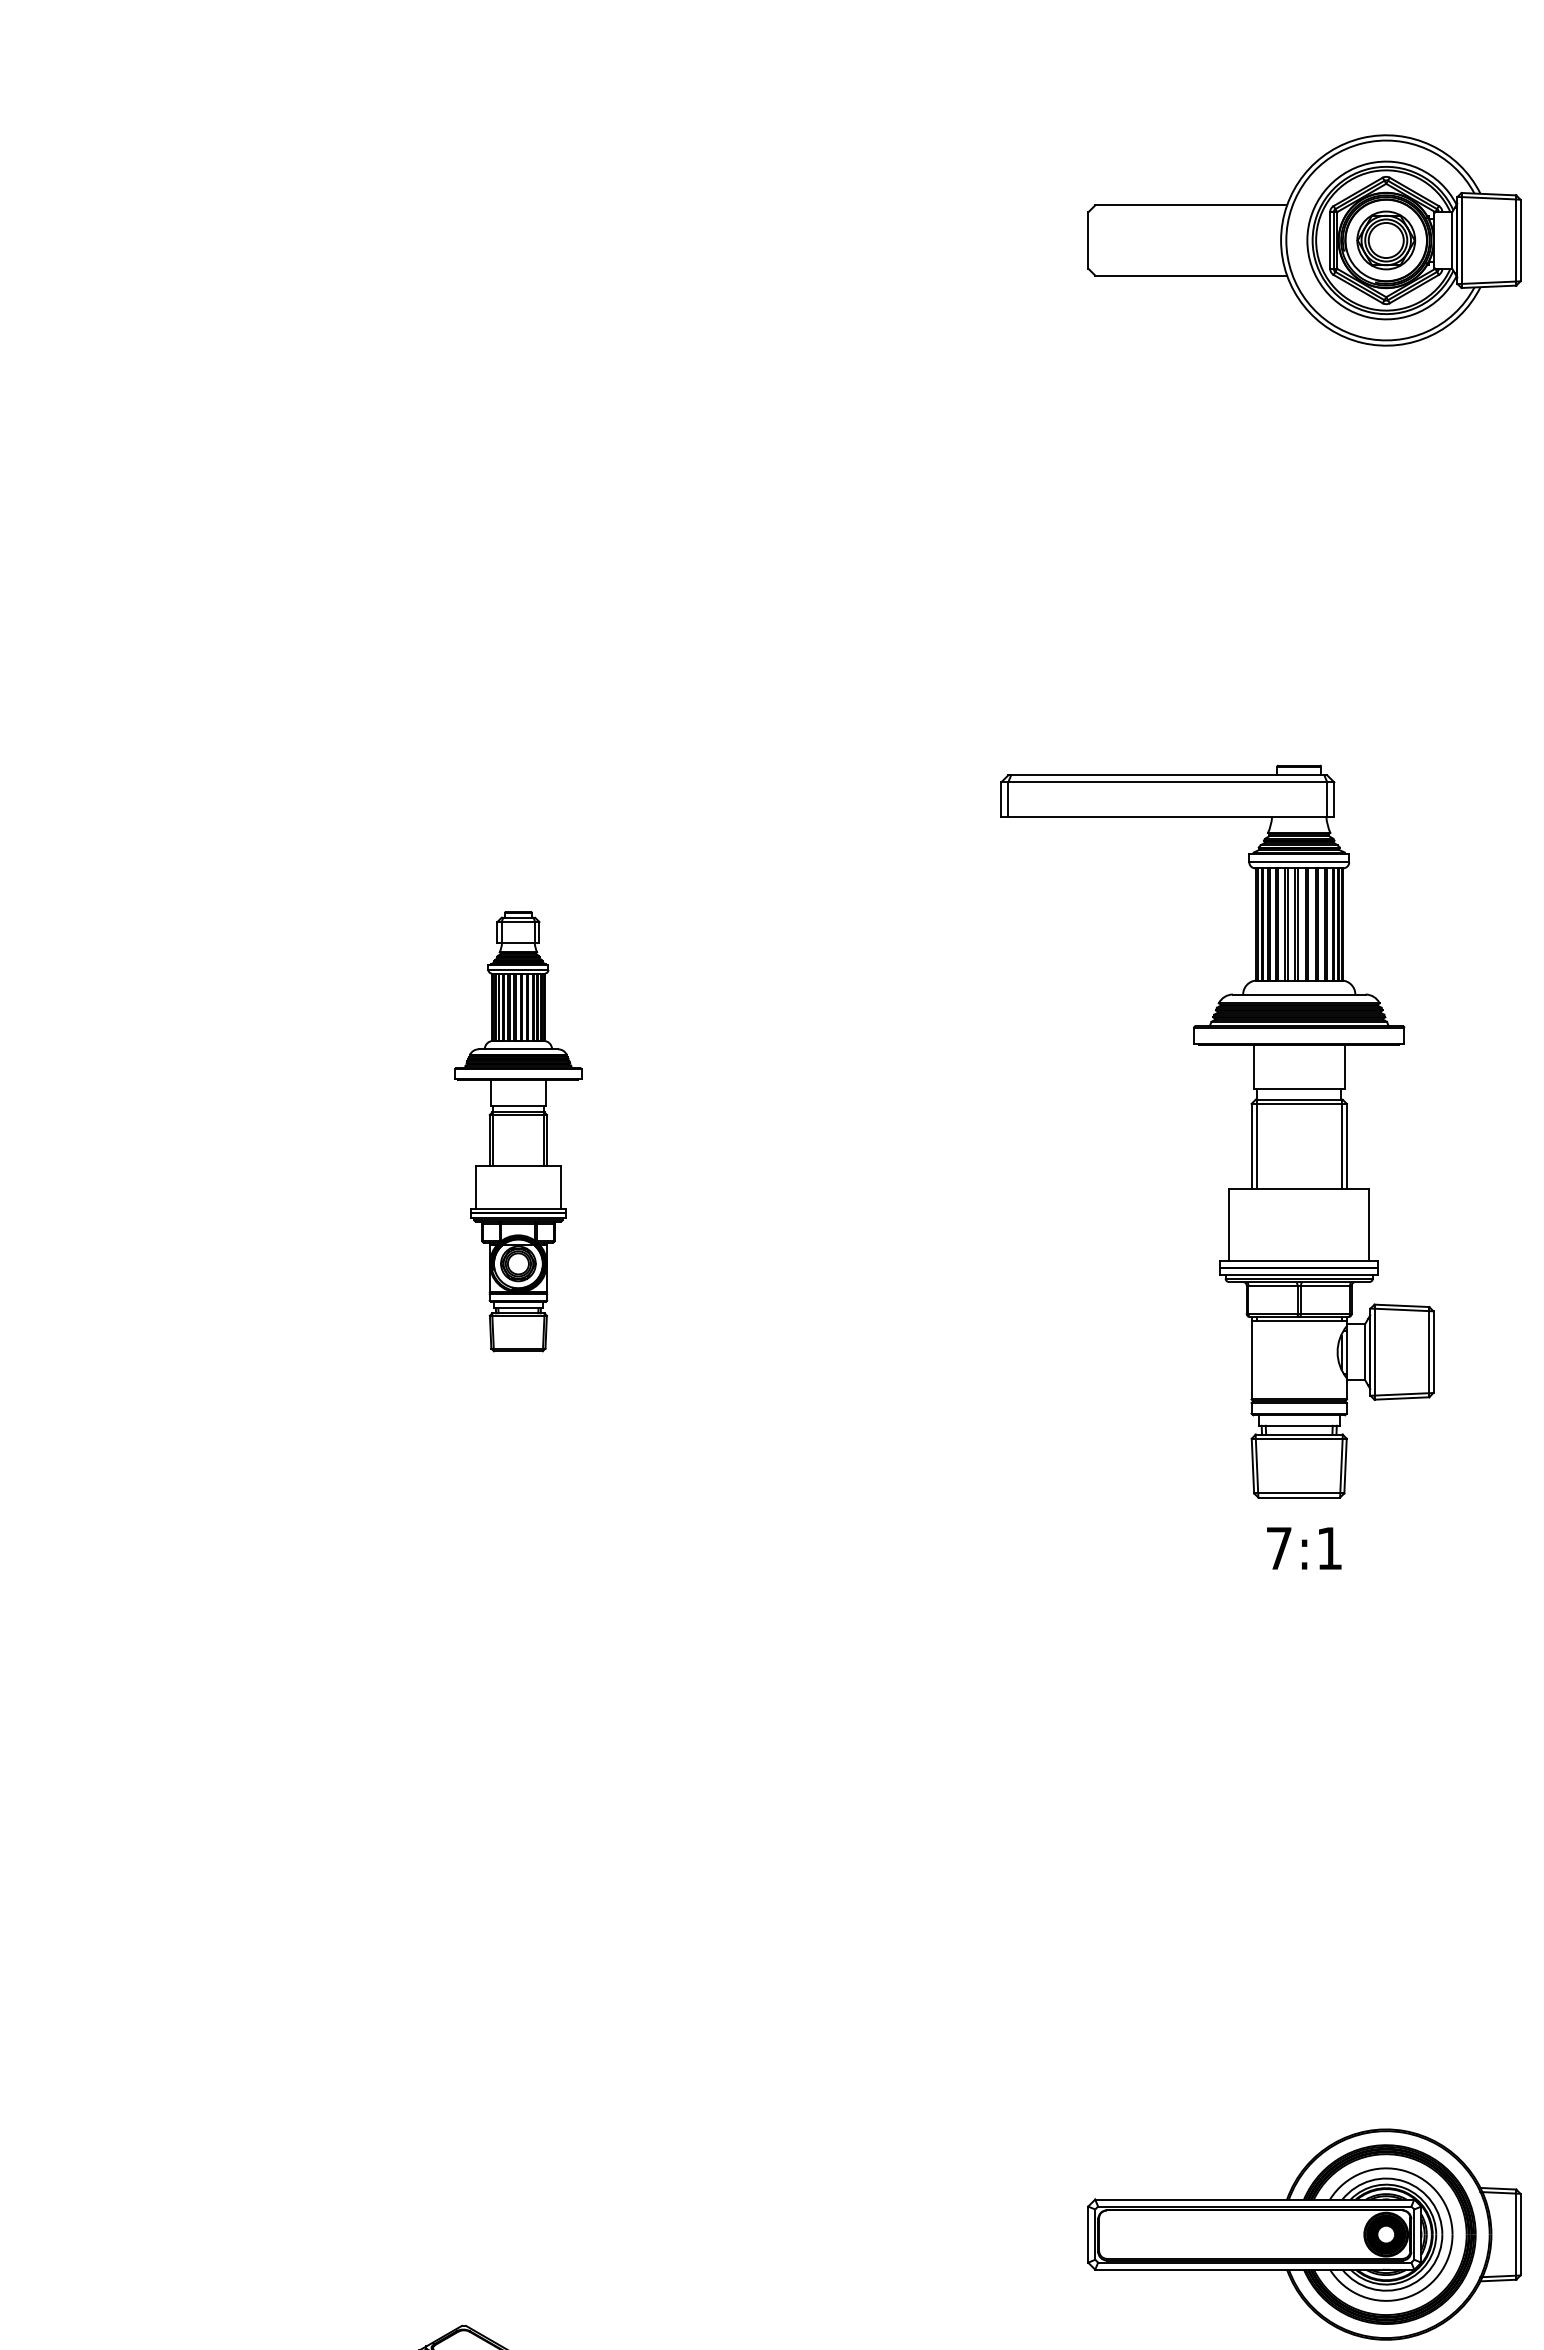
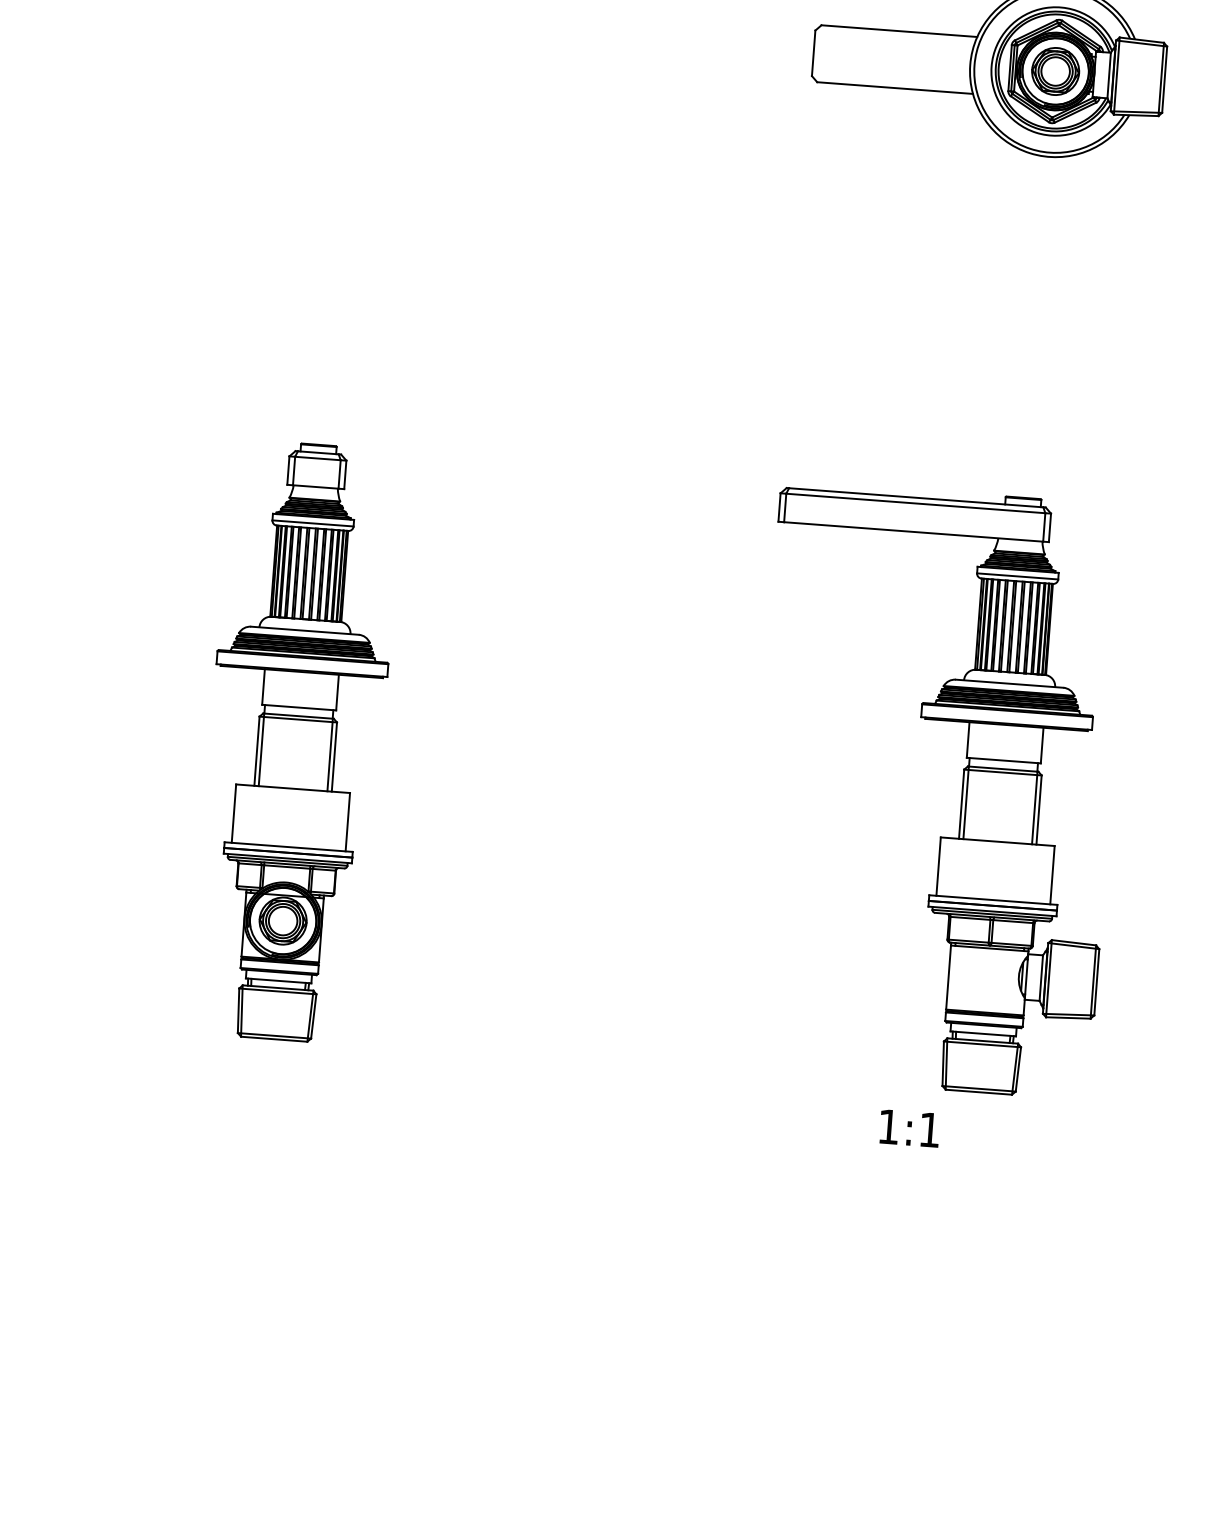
part: (518, 1131) -> (296, 741), size x1.67
part: (1251, 1131) -> (962, 792), moved
text: (1279, 1548) -> (889, 1126), 7:1 -> 1:1

